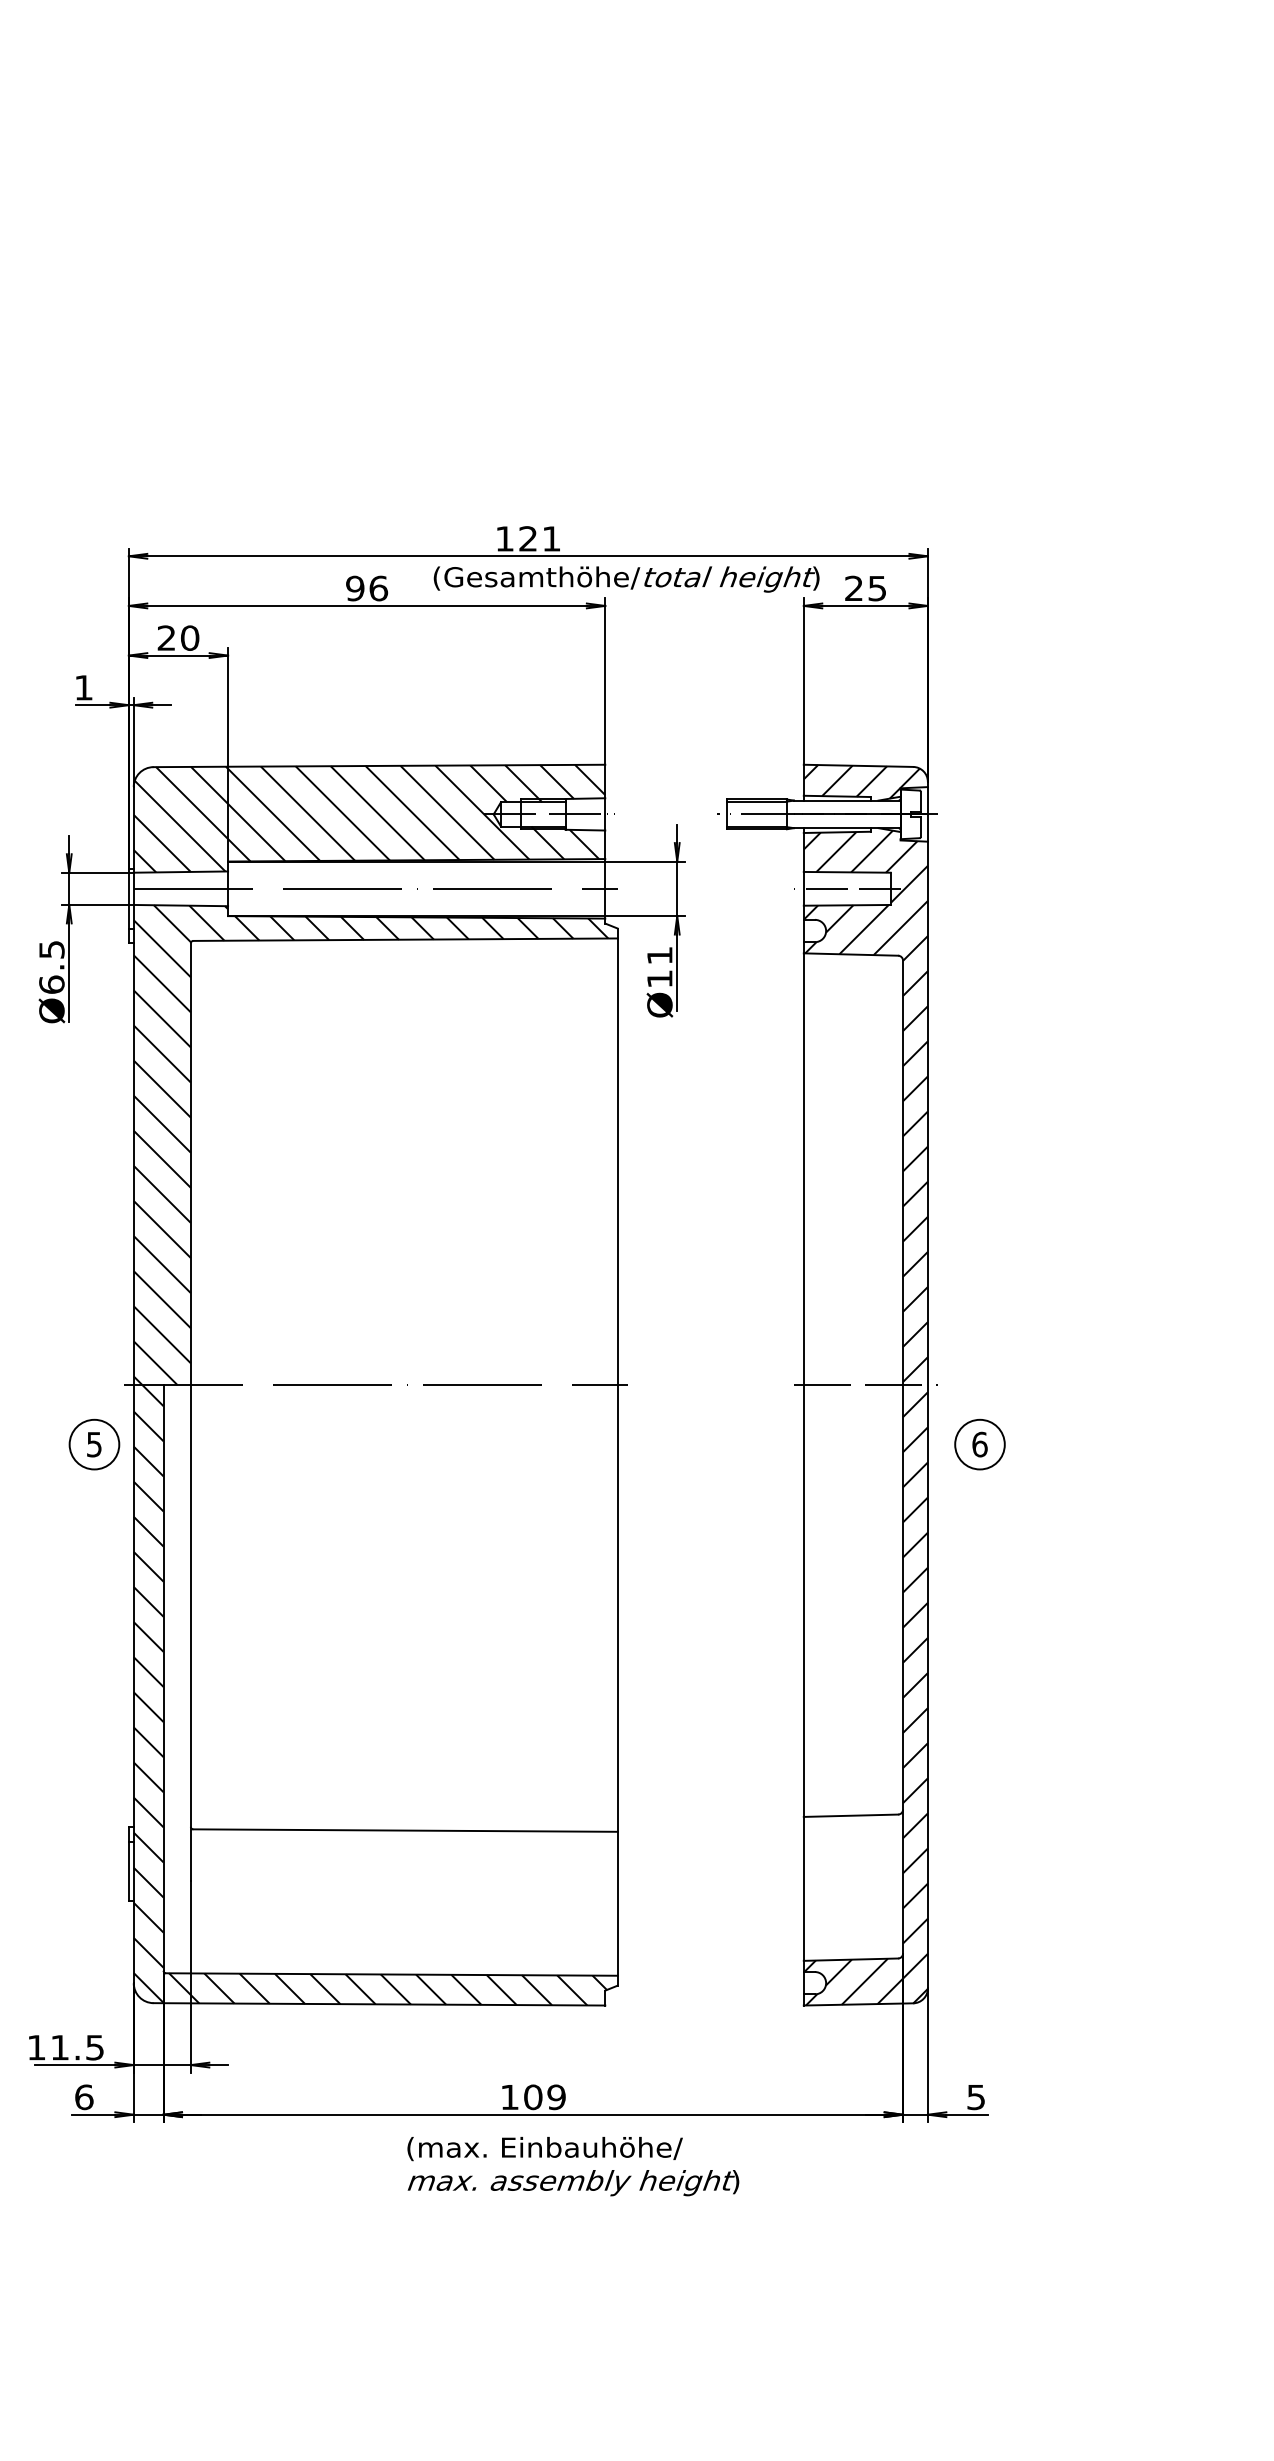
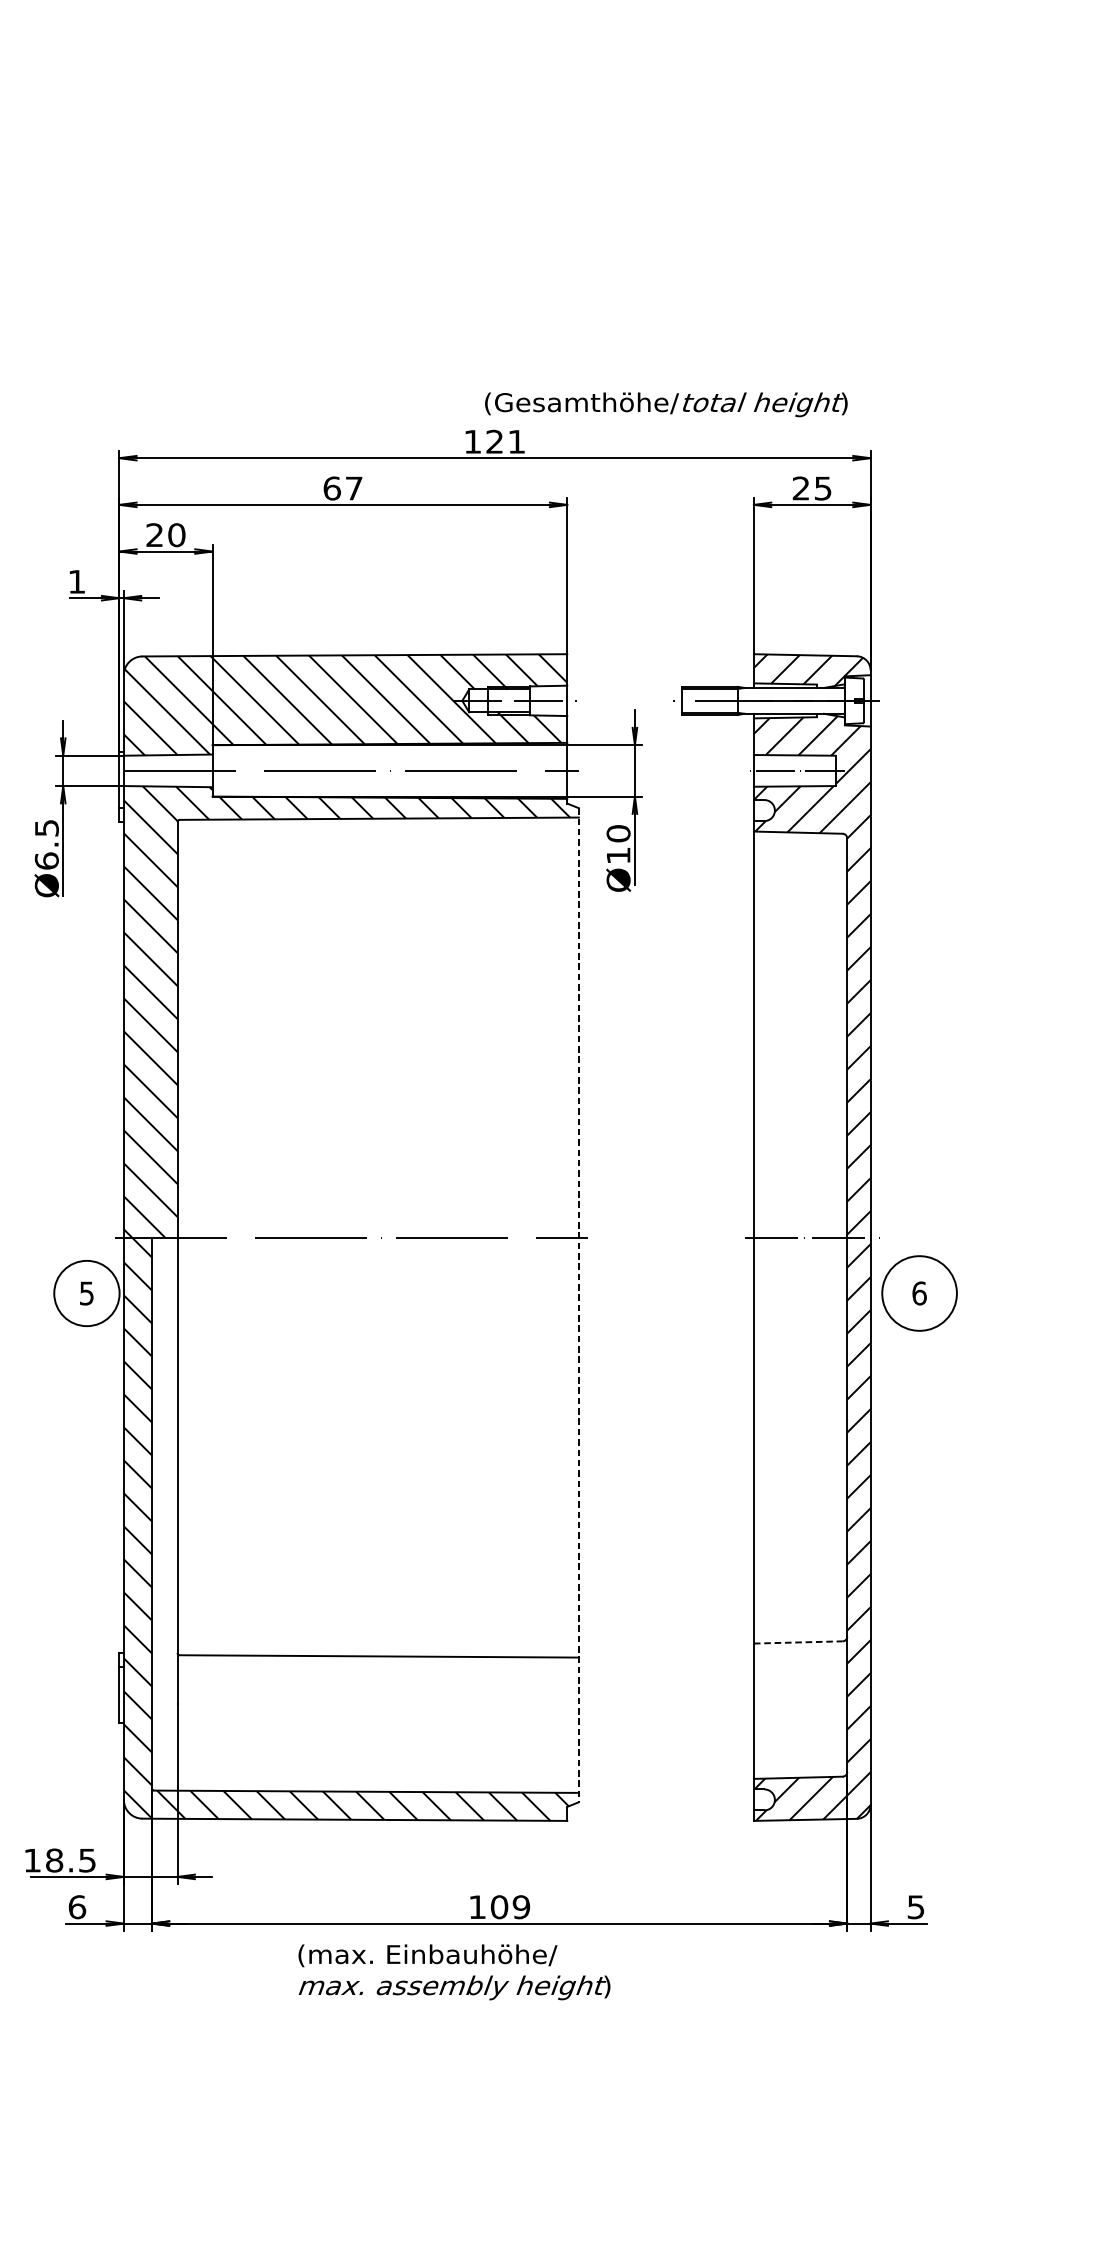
text: (626, 579) -> (666, 404), moved
text: (367, 588) -> (343, 488), 96 -> 67
text: (659, 955) -> (618, 833), Ø11 -> Ø10
circle: (94, 1444) -> (86, 1293), size x1.4
circle: (979, 1444) -> (919, 1293), size x1.6
line: (617, 1457) -> (578, 1305), solid -> dashed
line: (851, 1815) -> (798, 1642), solid -> dashed
text: (60, 2047) -> (54, 1860), 11.5 -> 18.5
text: (573, 2166) -> (454, 1972), moved

